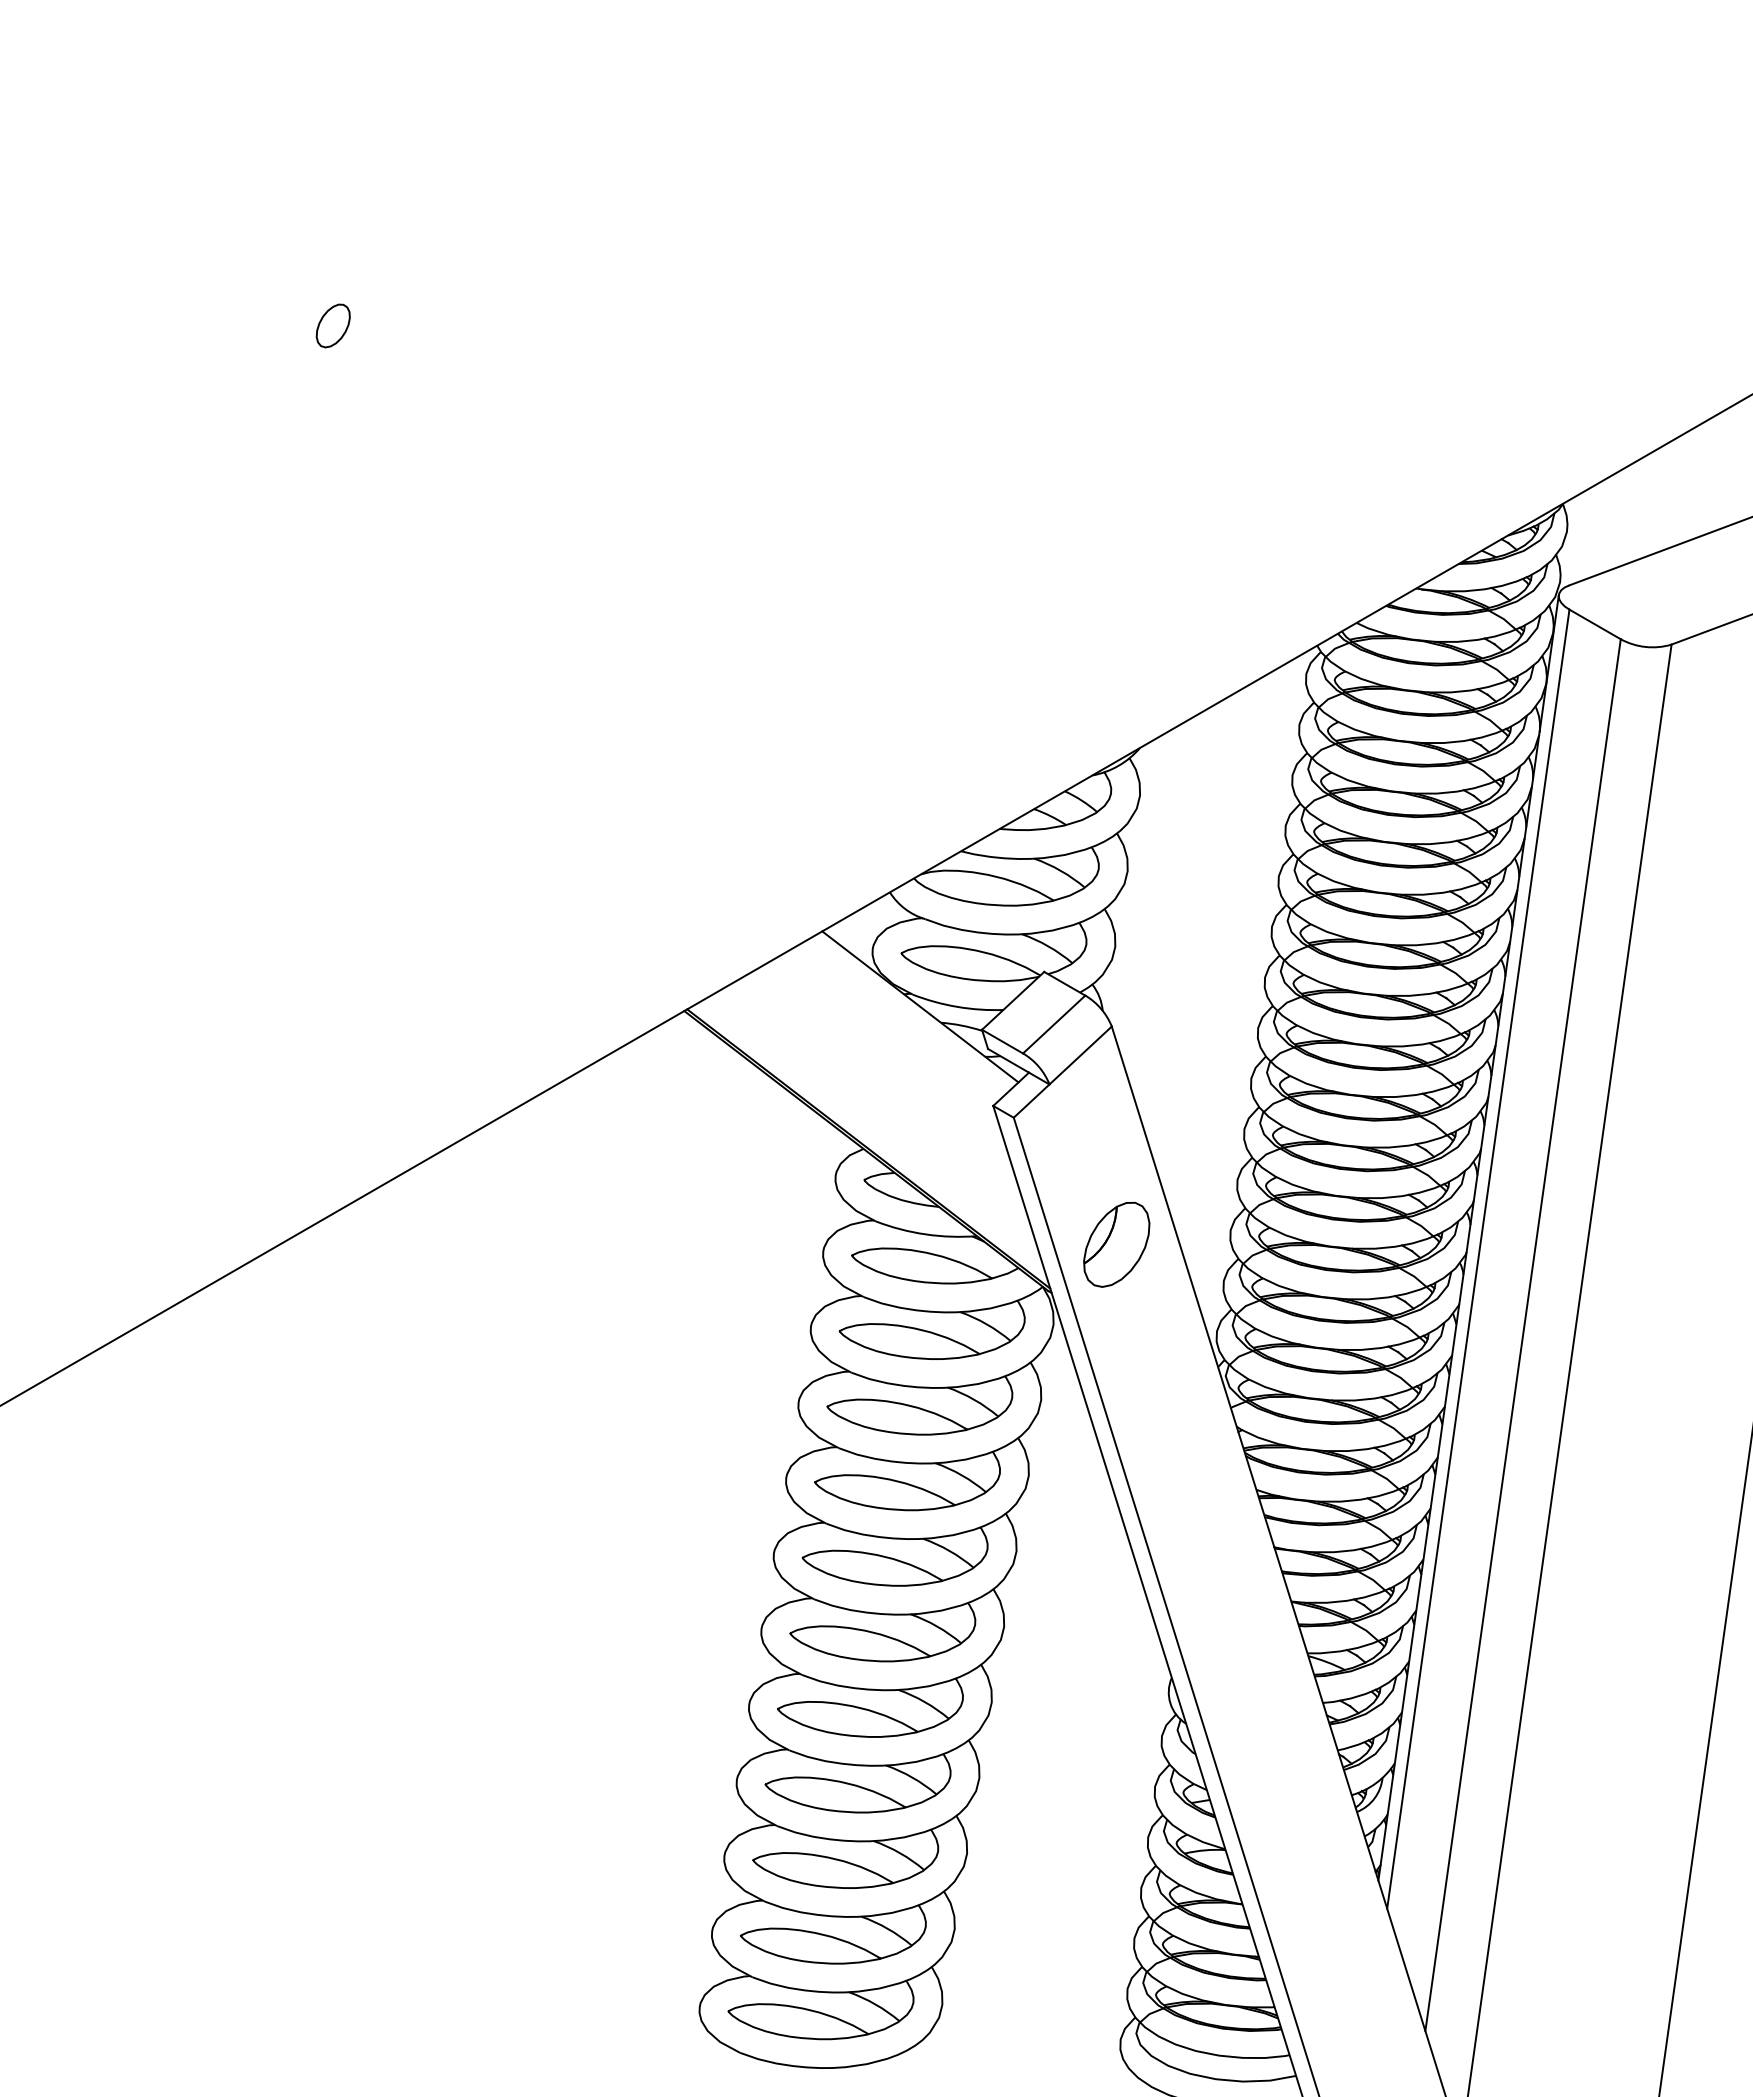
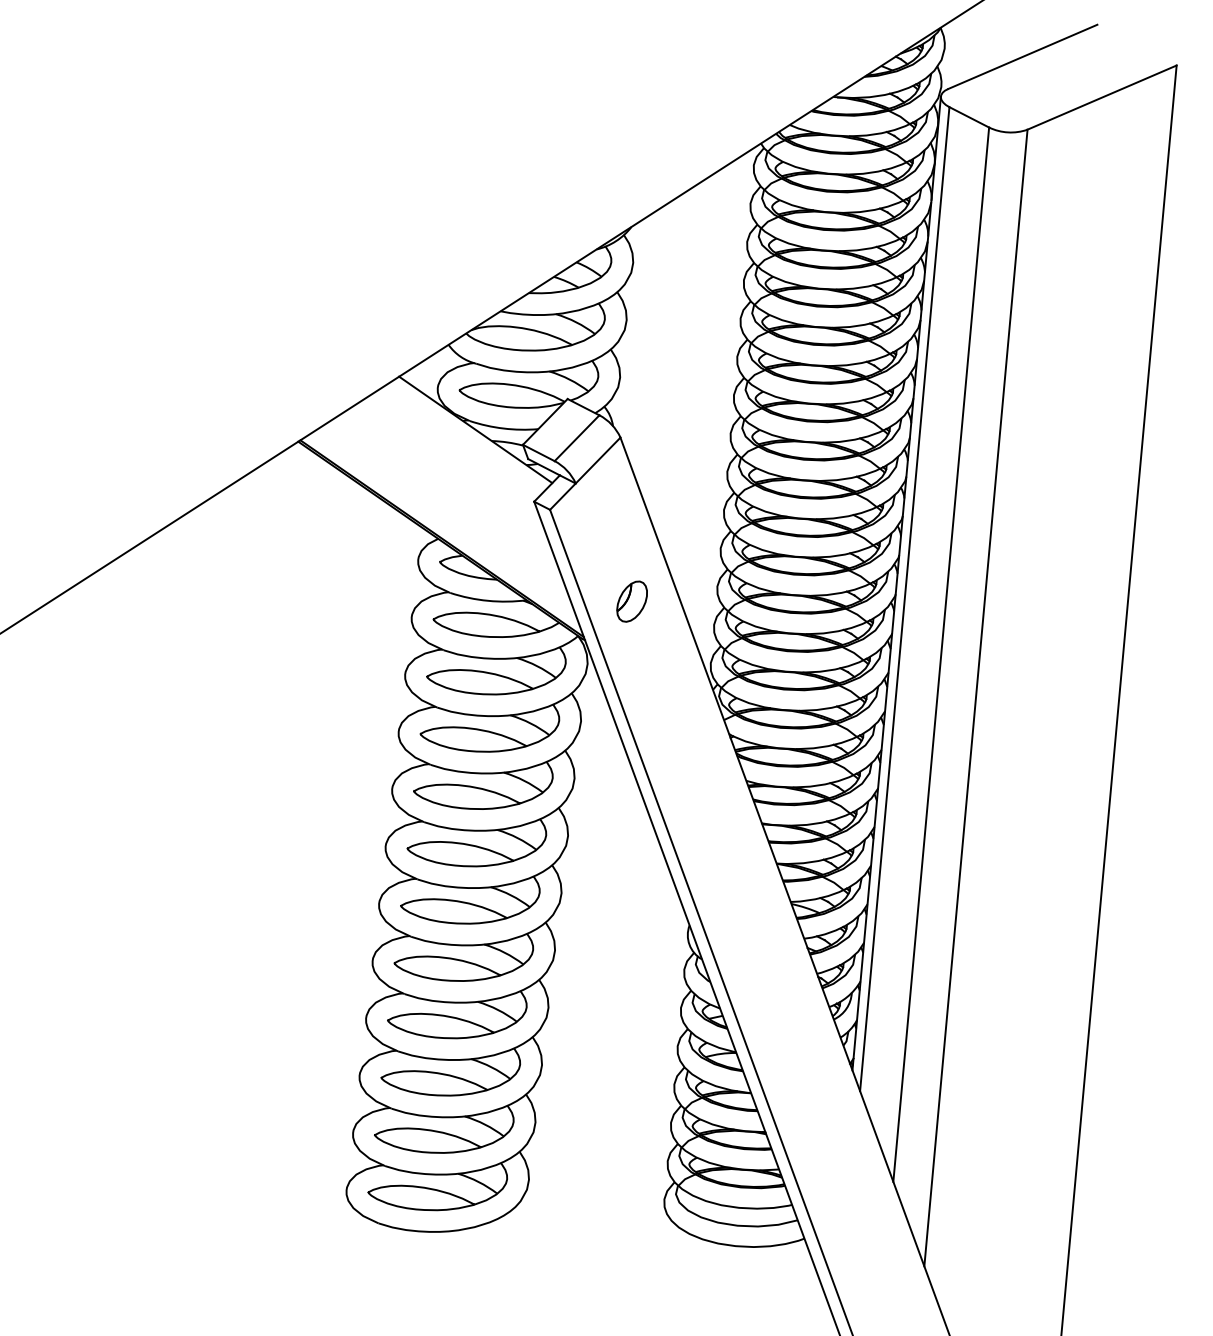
part: (1116, 1244) -> (632, 601), size x0.62

